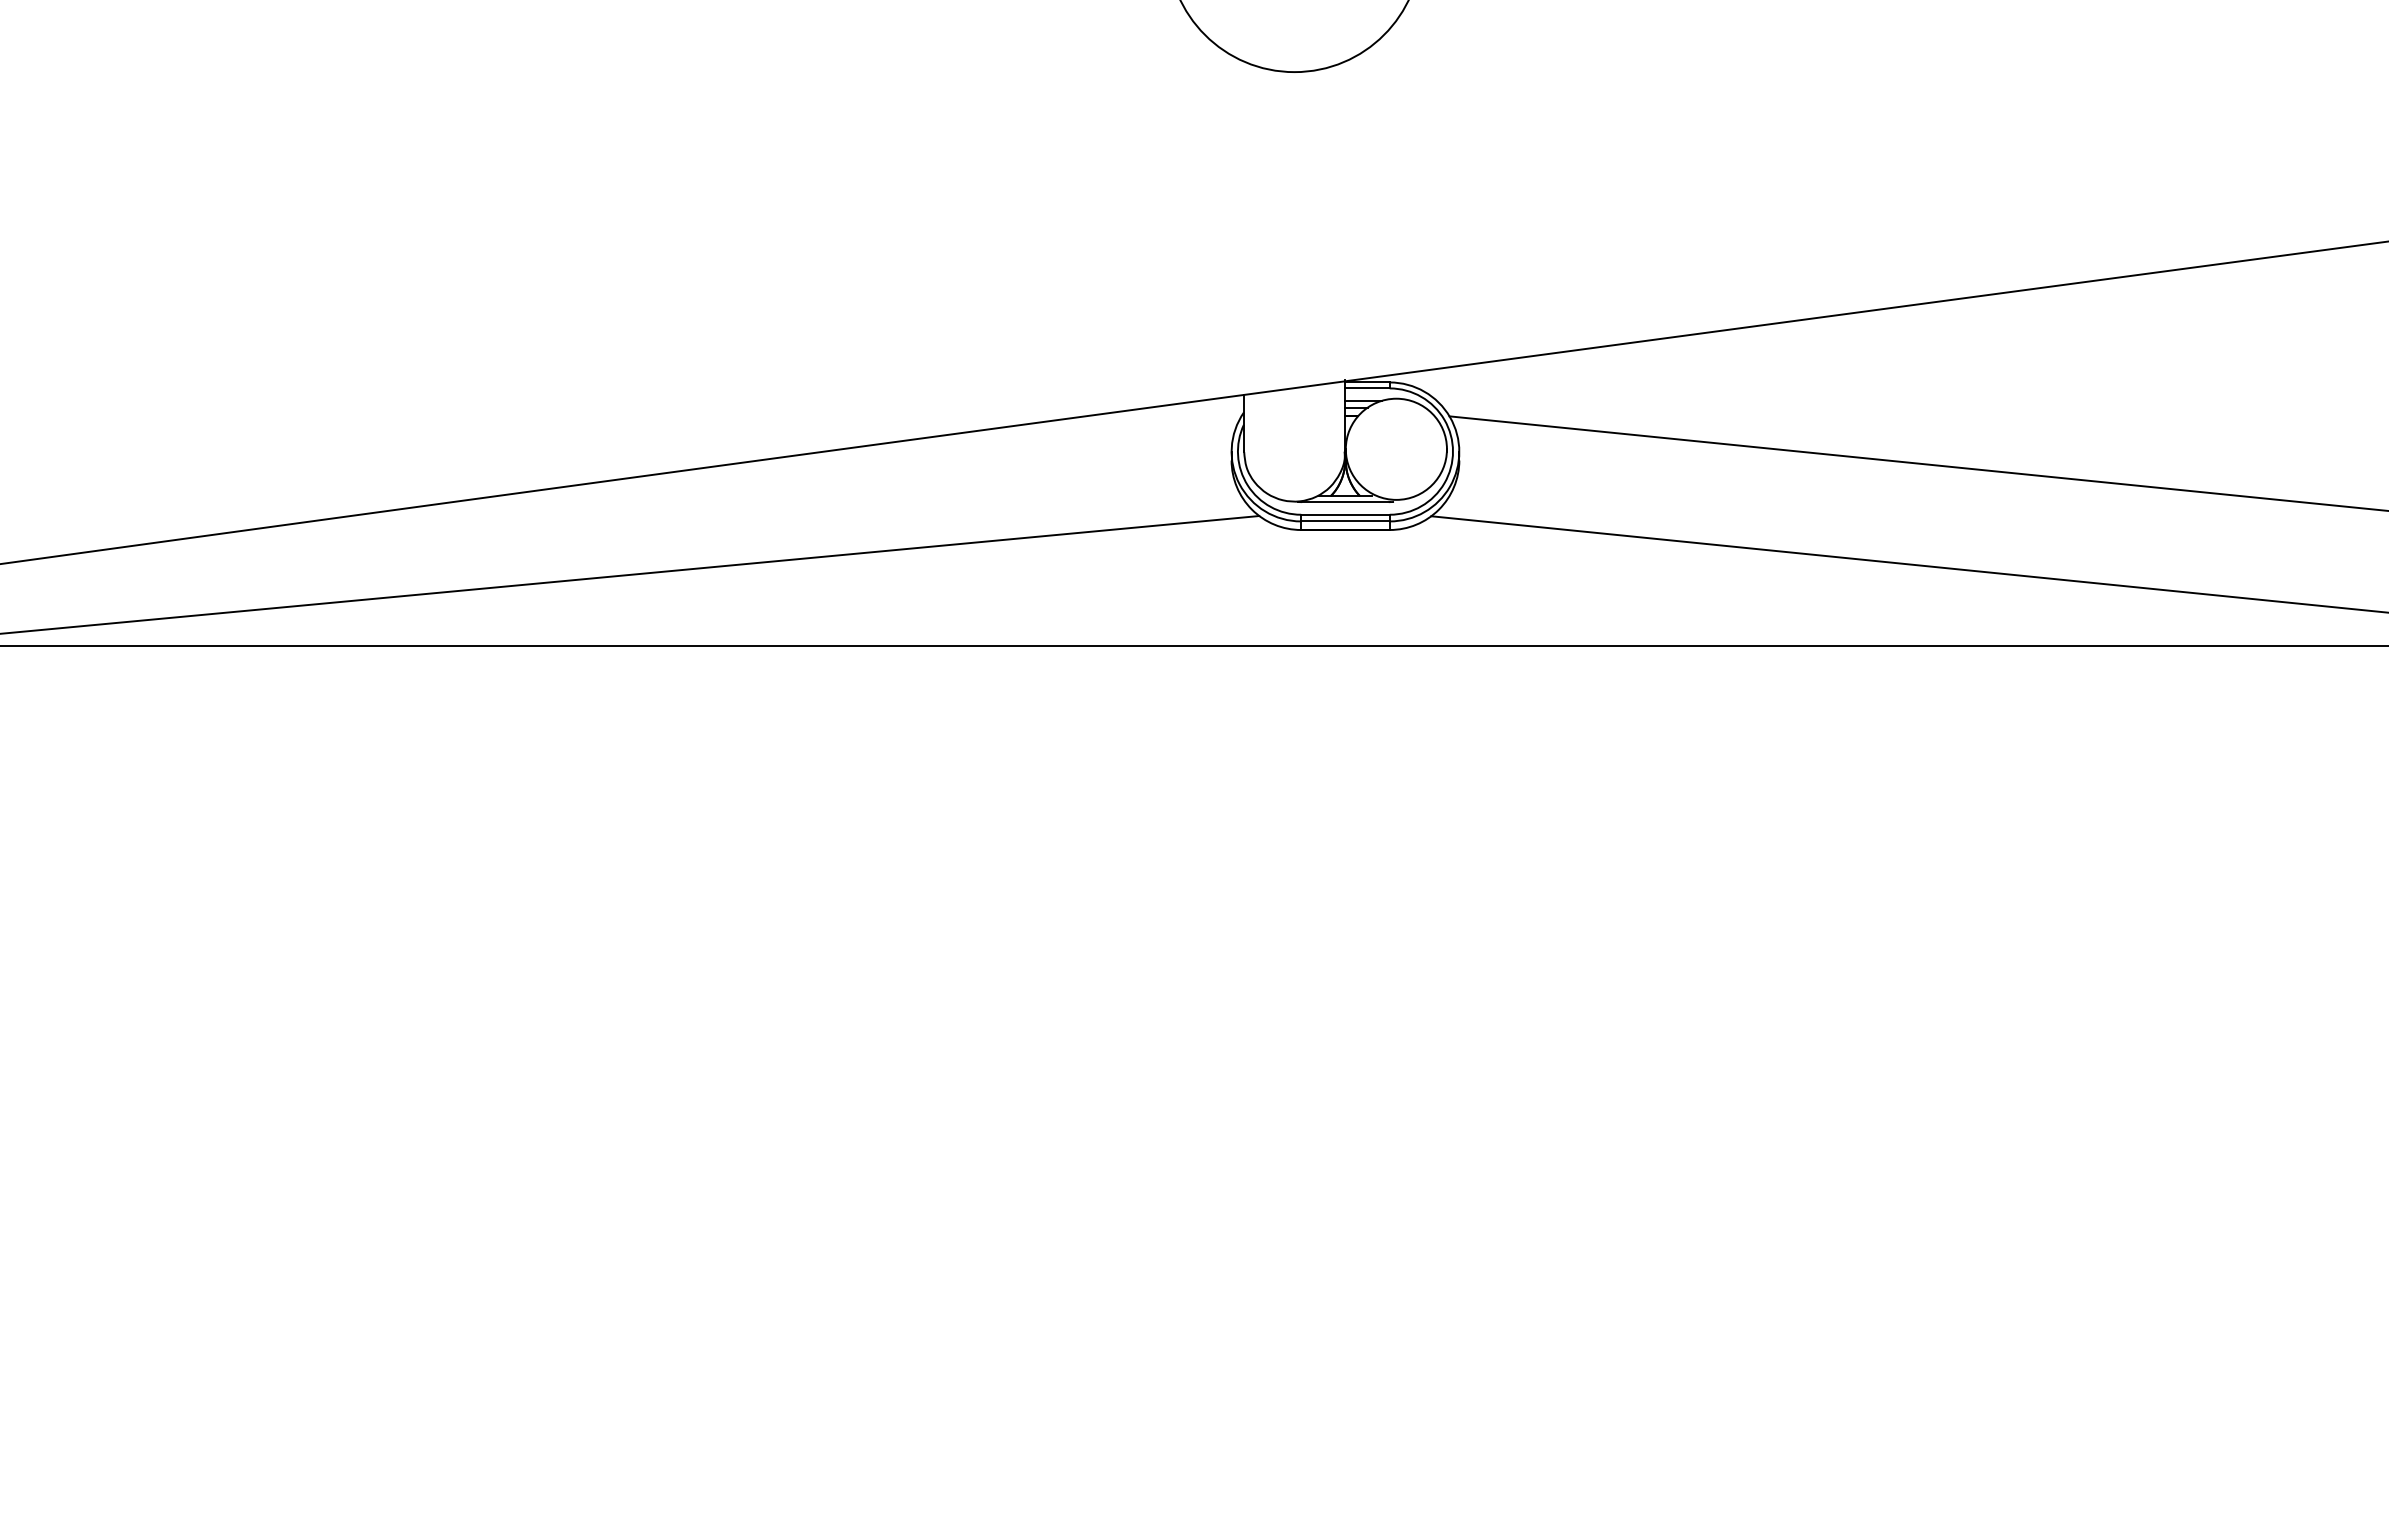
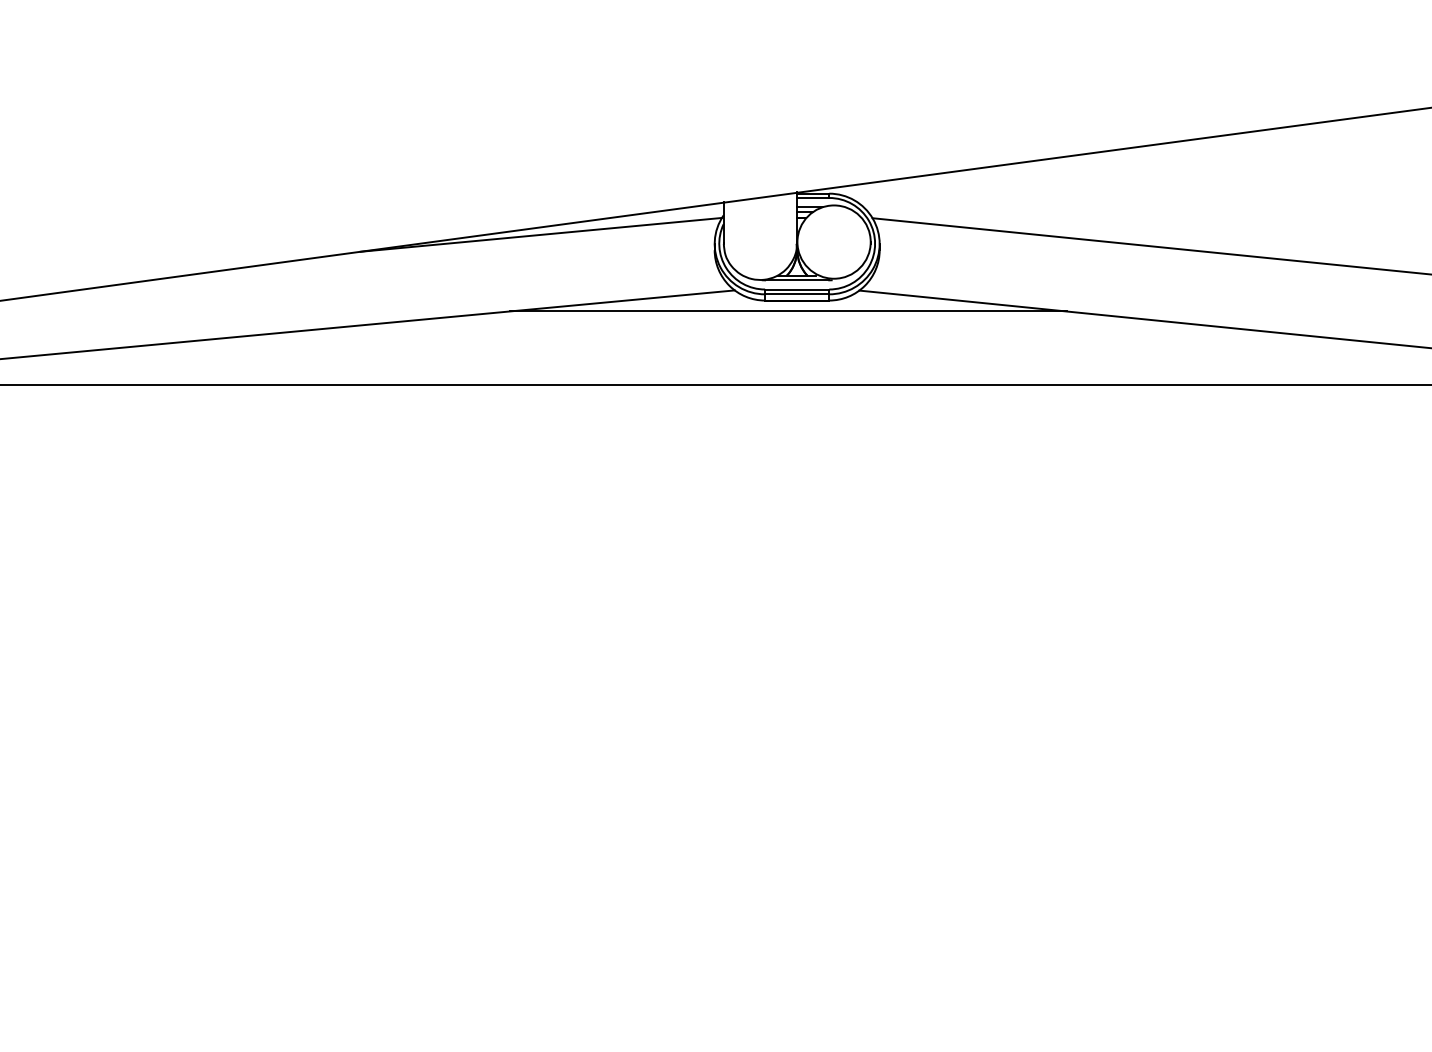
line: (991, 439) -> (540, 234), added
line: (1332, 545) -> (787, 311), added

